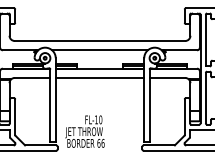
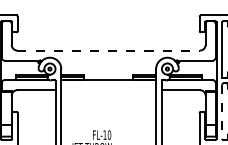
line: (100, 41) -> (109, 51), solid -> dashed
line: (99, 50) -> (108, 60), removed
line: (99, 77) -> (108, 89), removed
line: (205, 98) -> (221, 112), solid -> dashed

